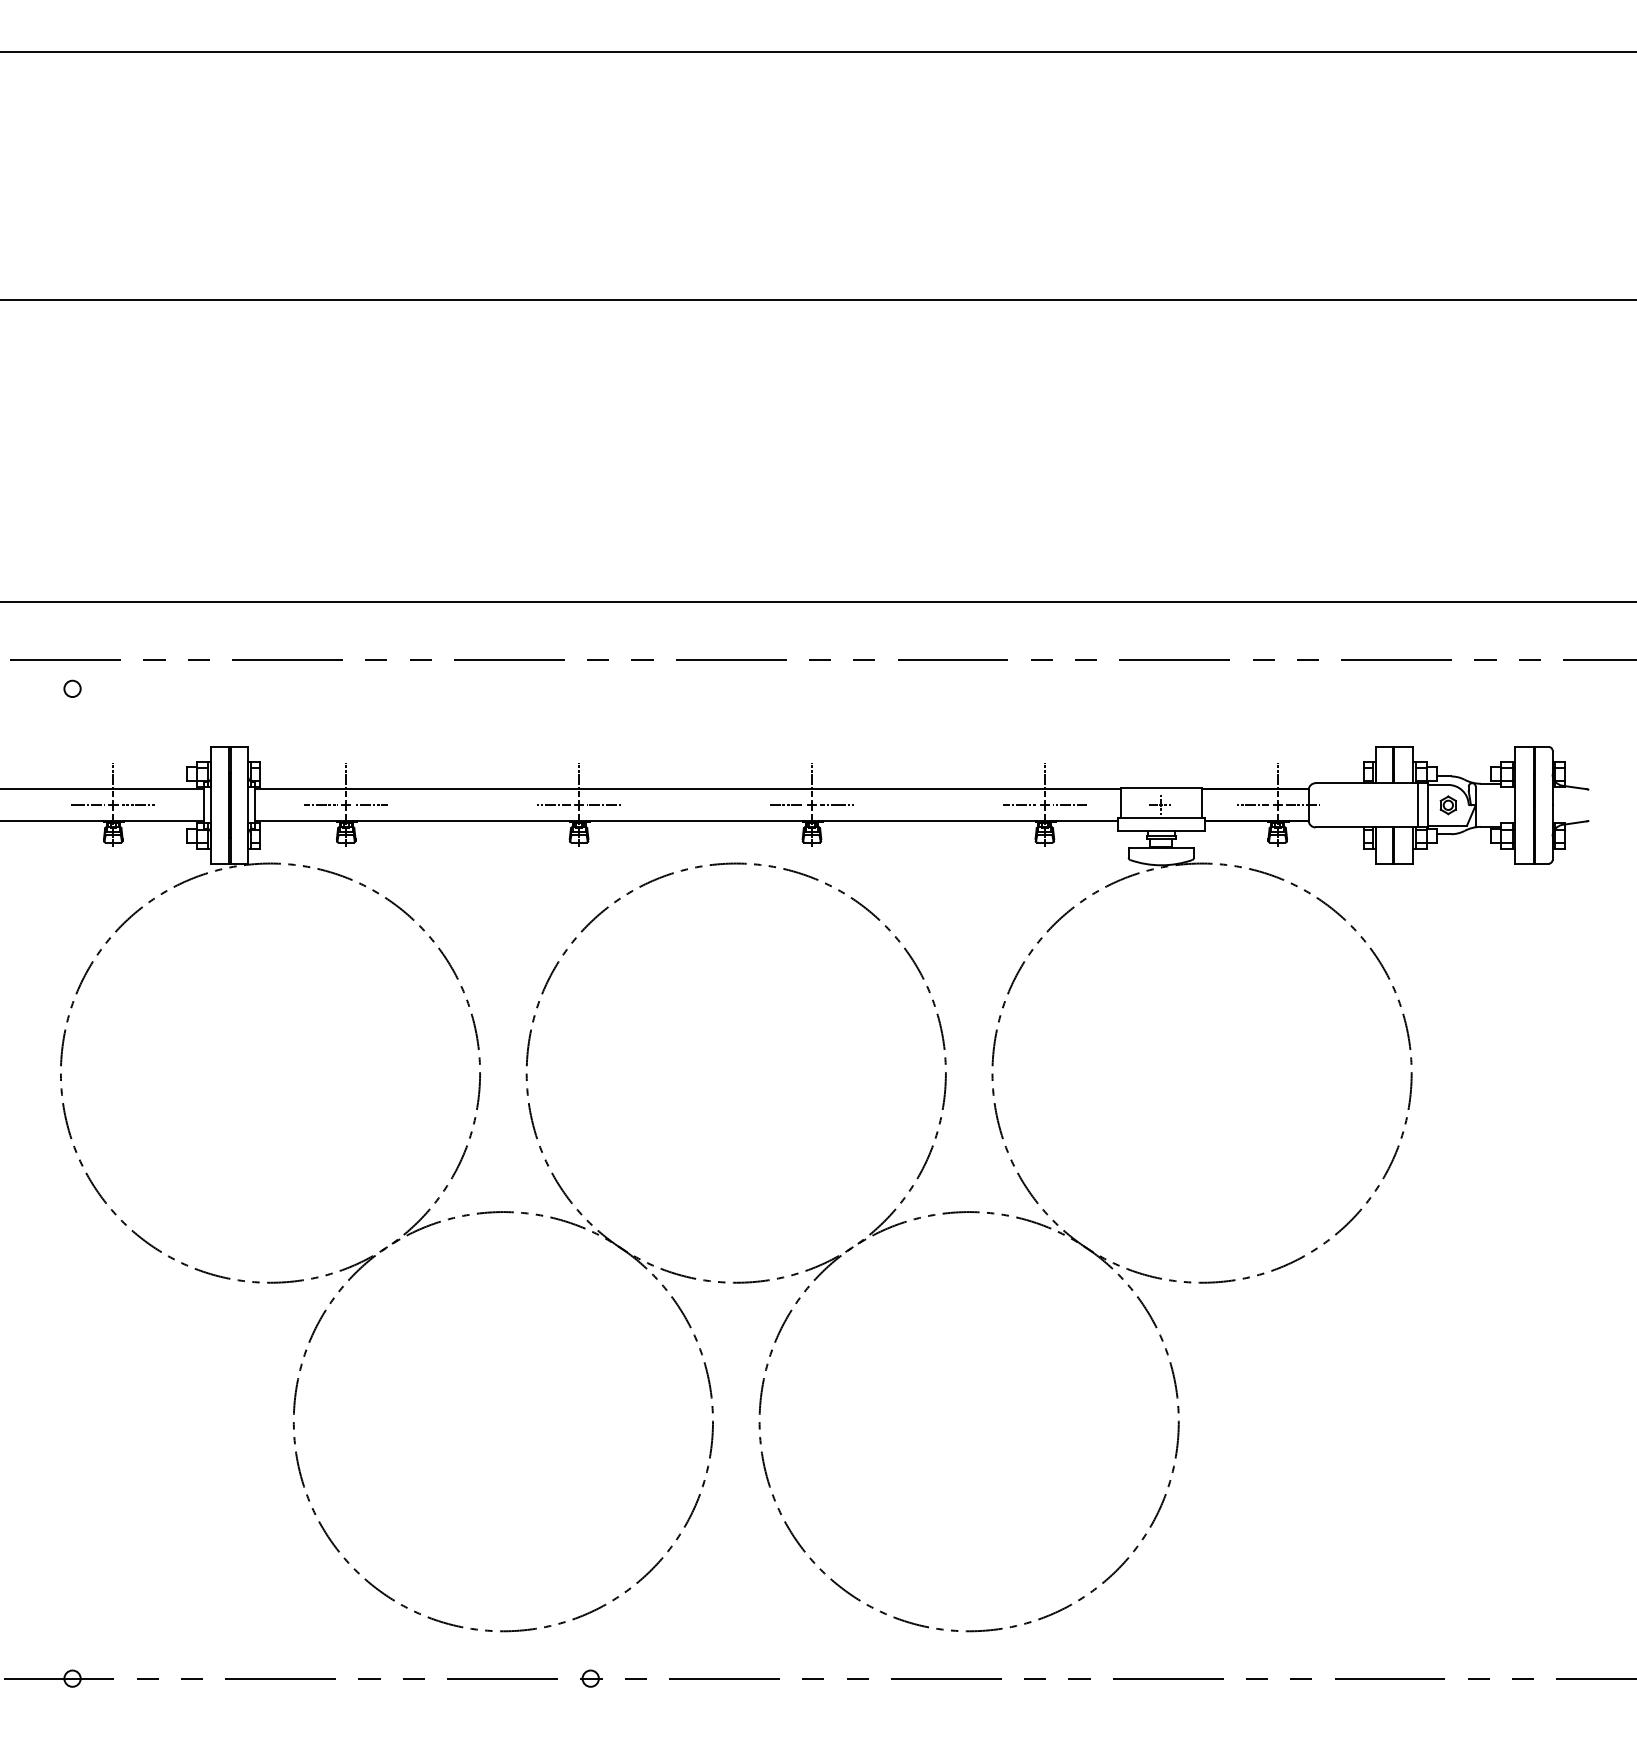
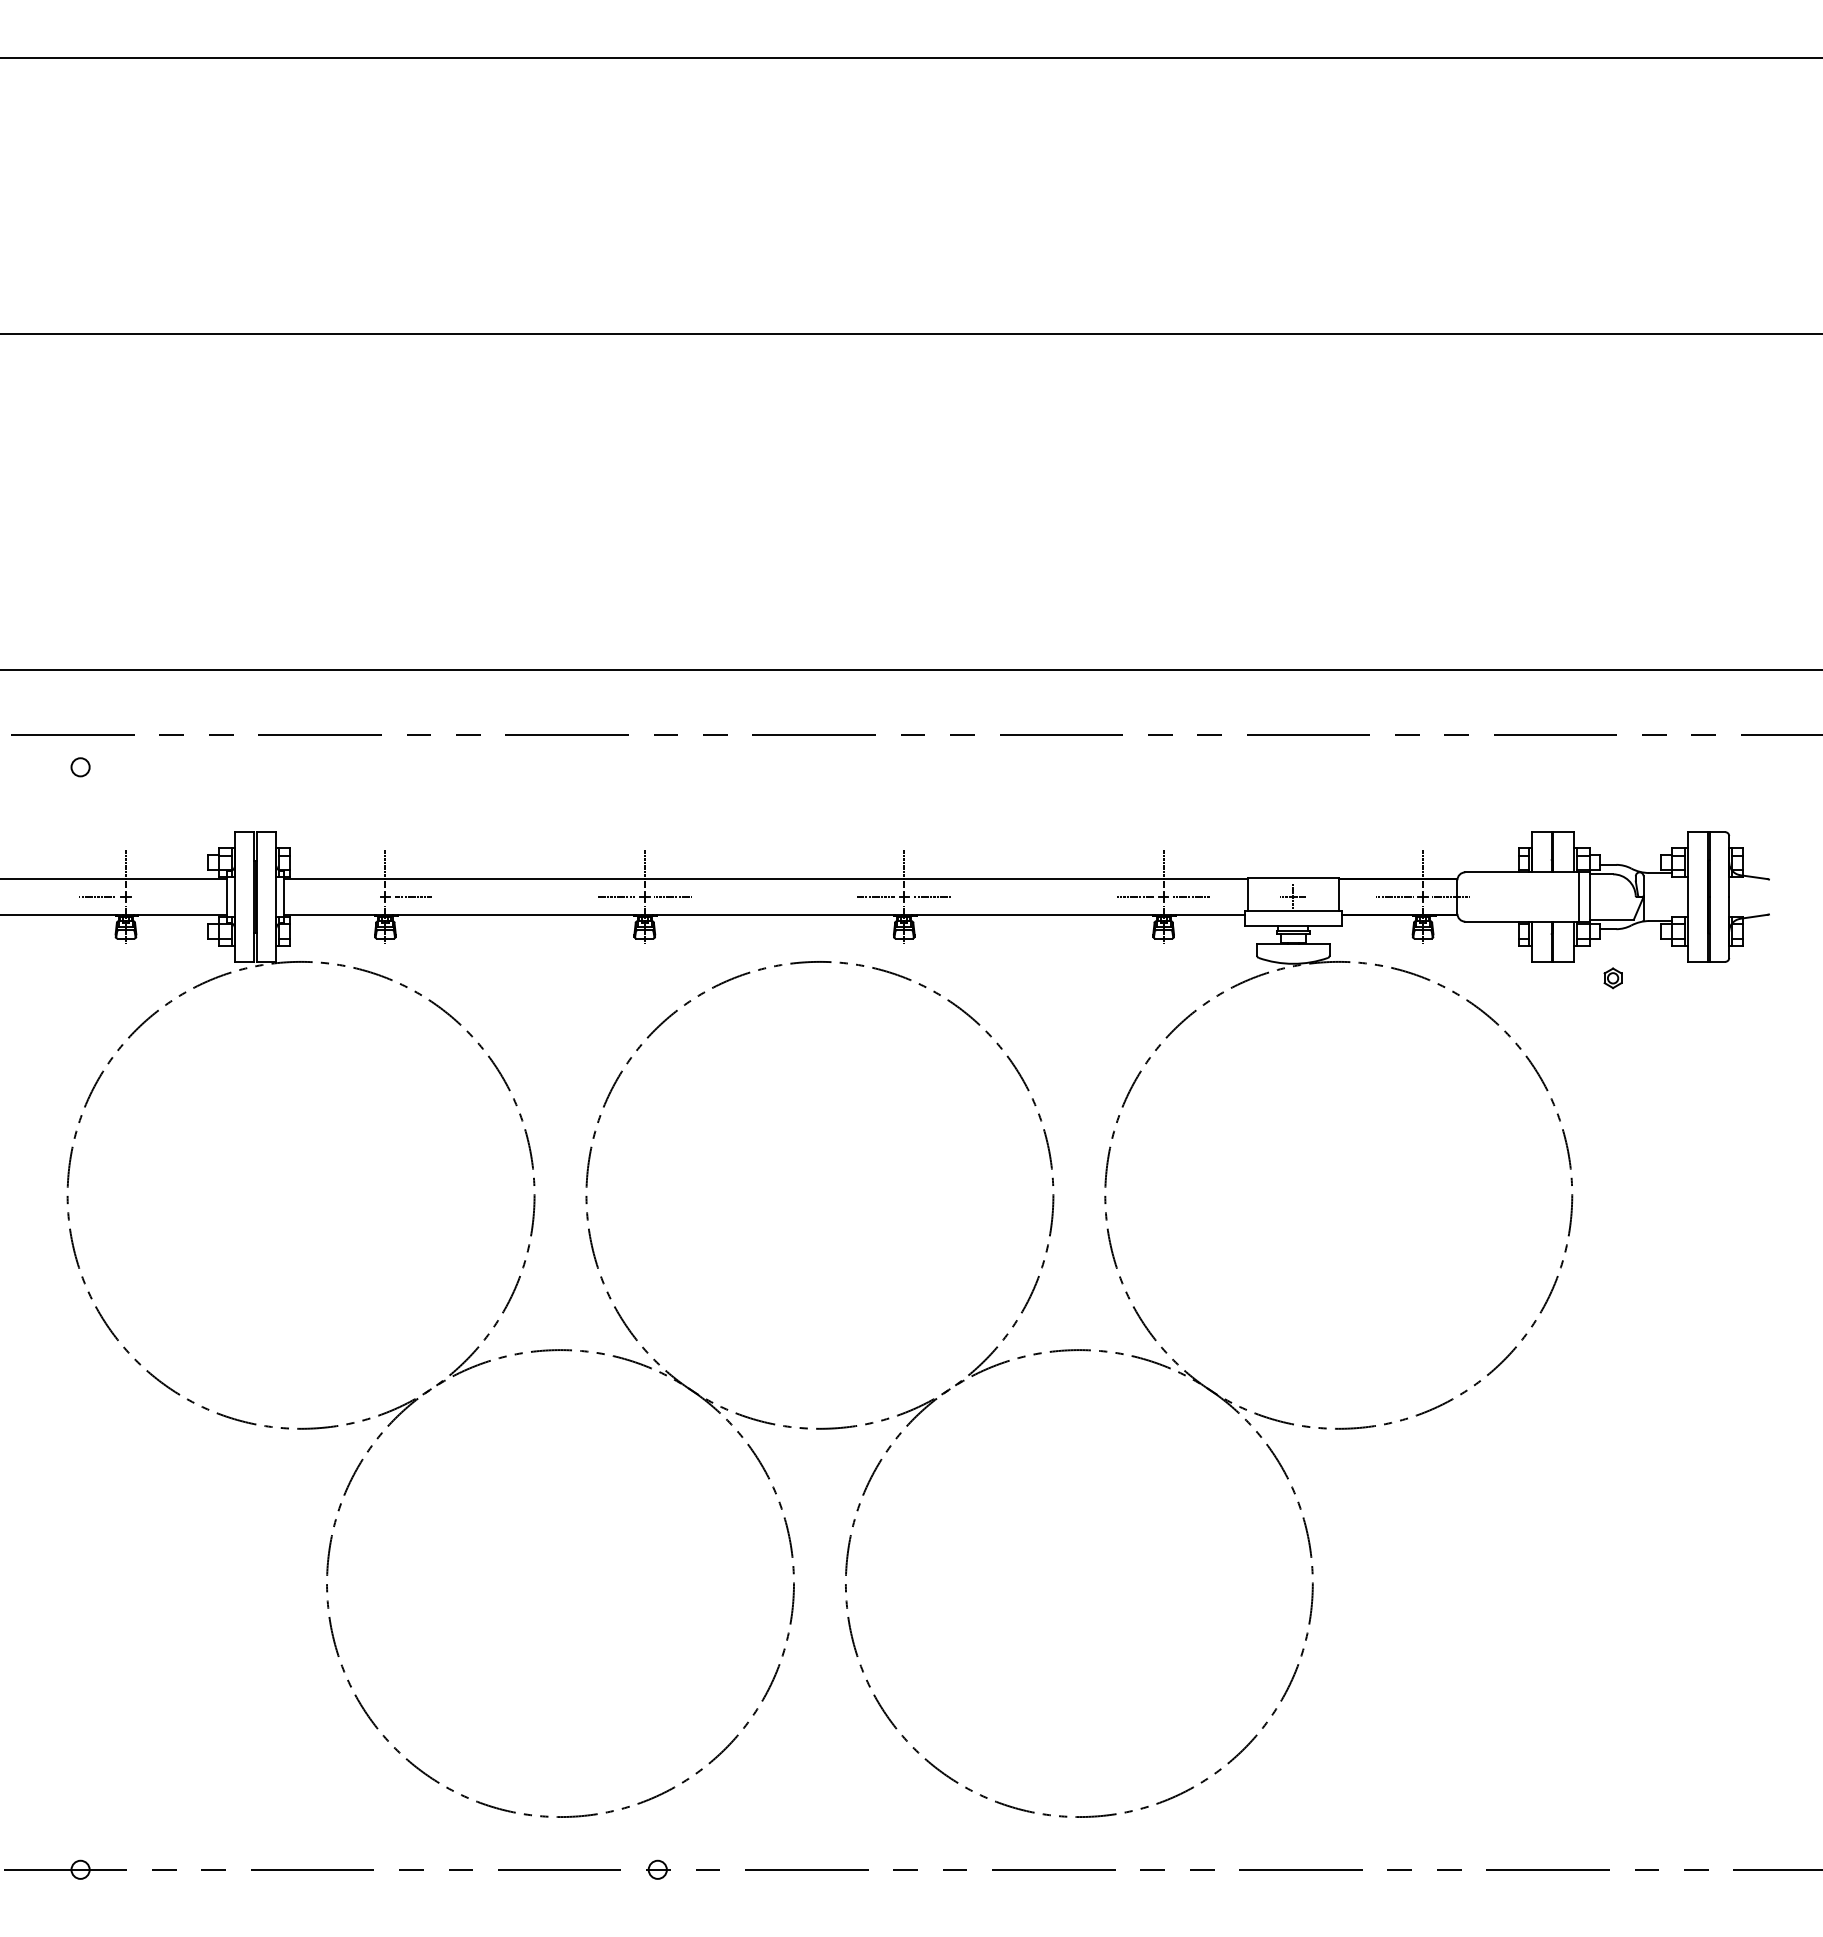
line: (138, 805) -> (154, 897), removed
line: (320, 805) -> (356, 897), removed
part: (1447, 805) -> (1612, 978), moved

